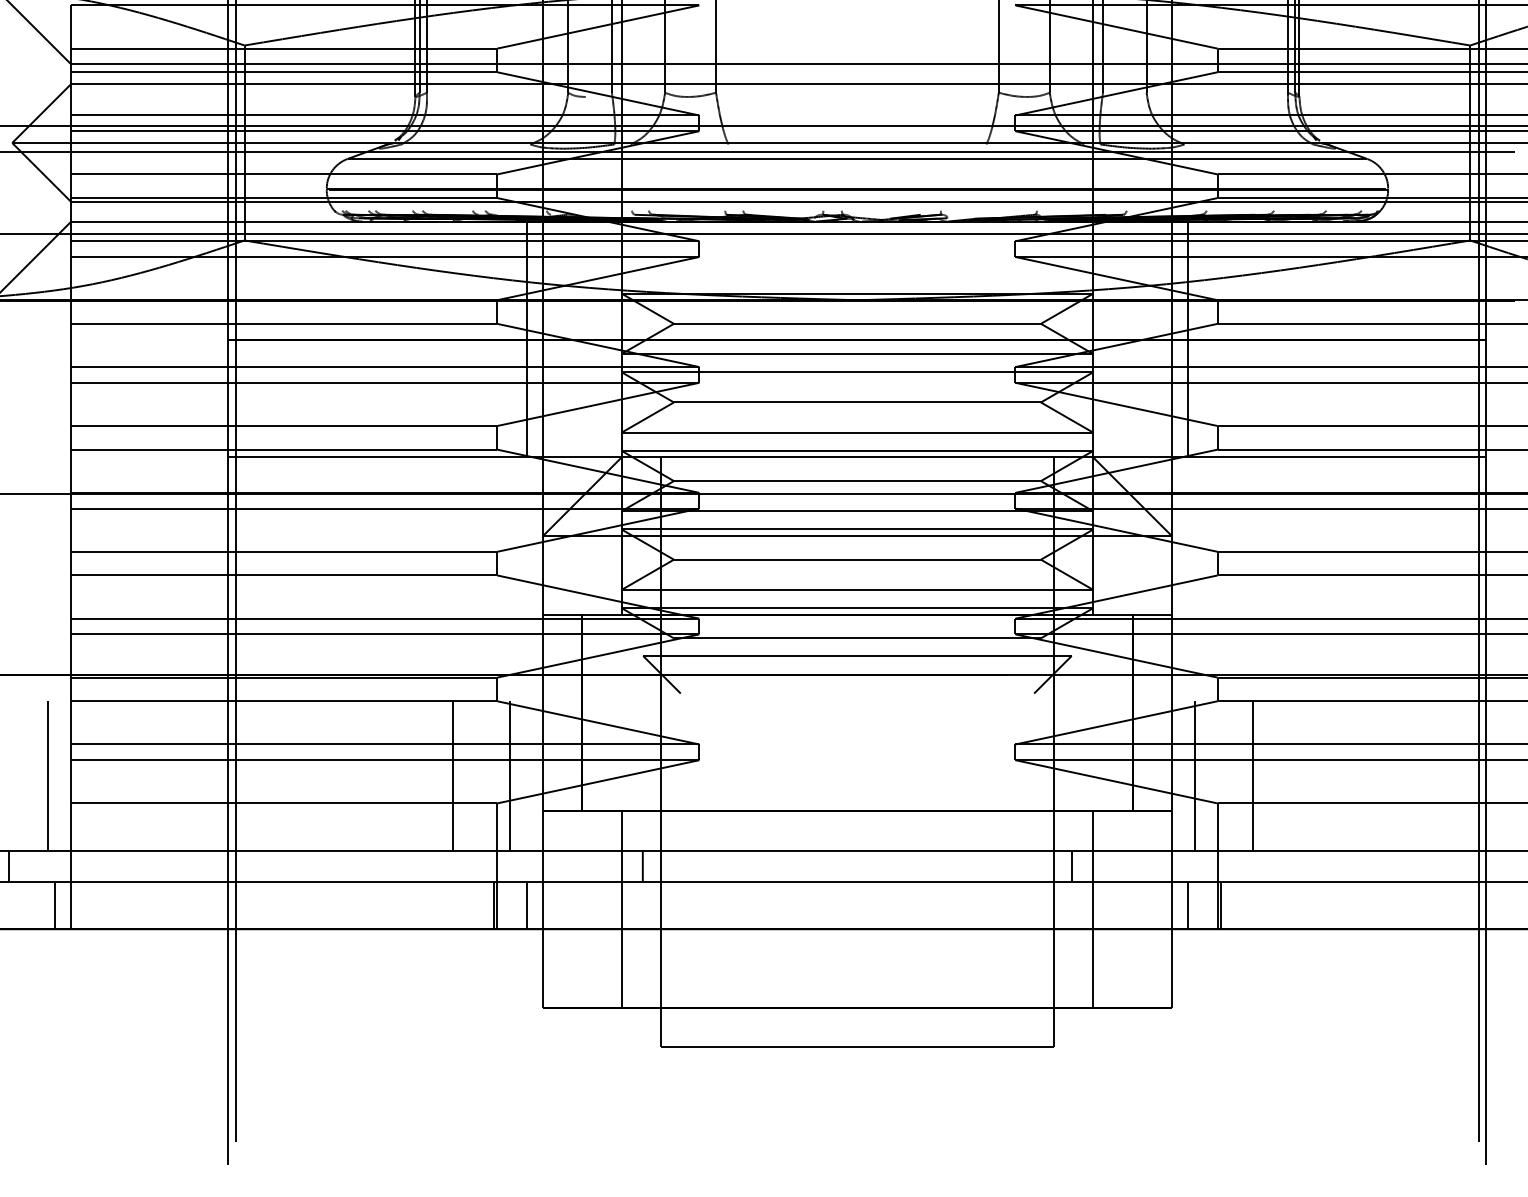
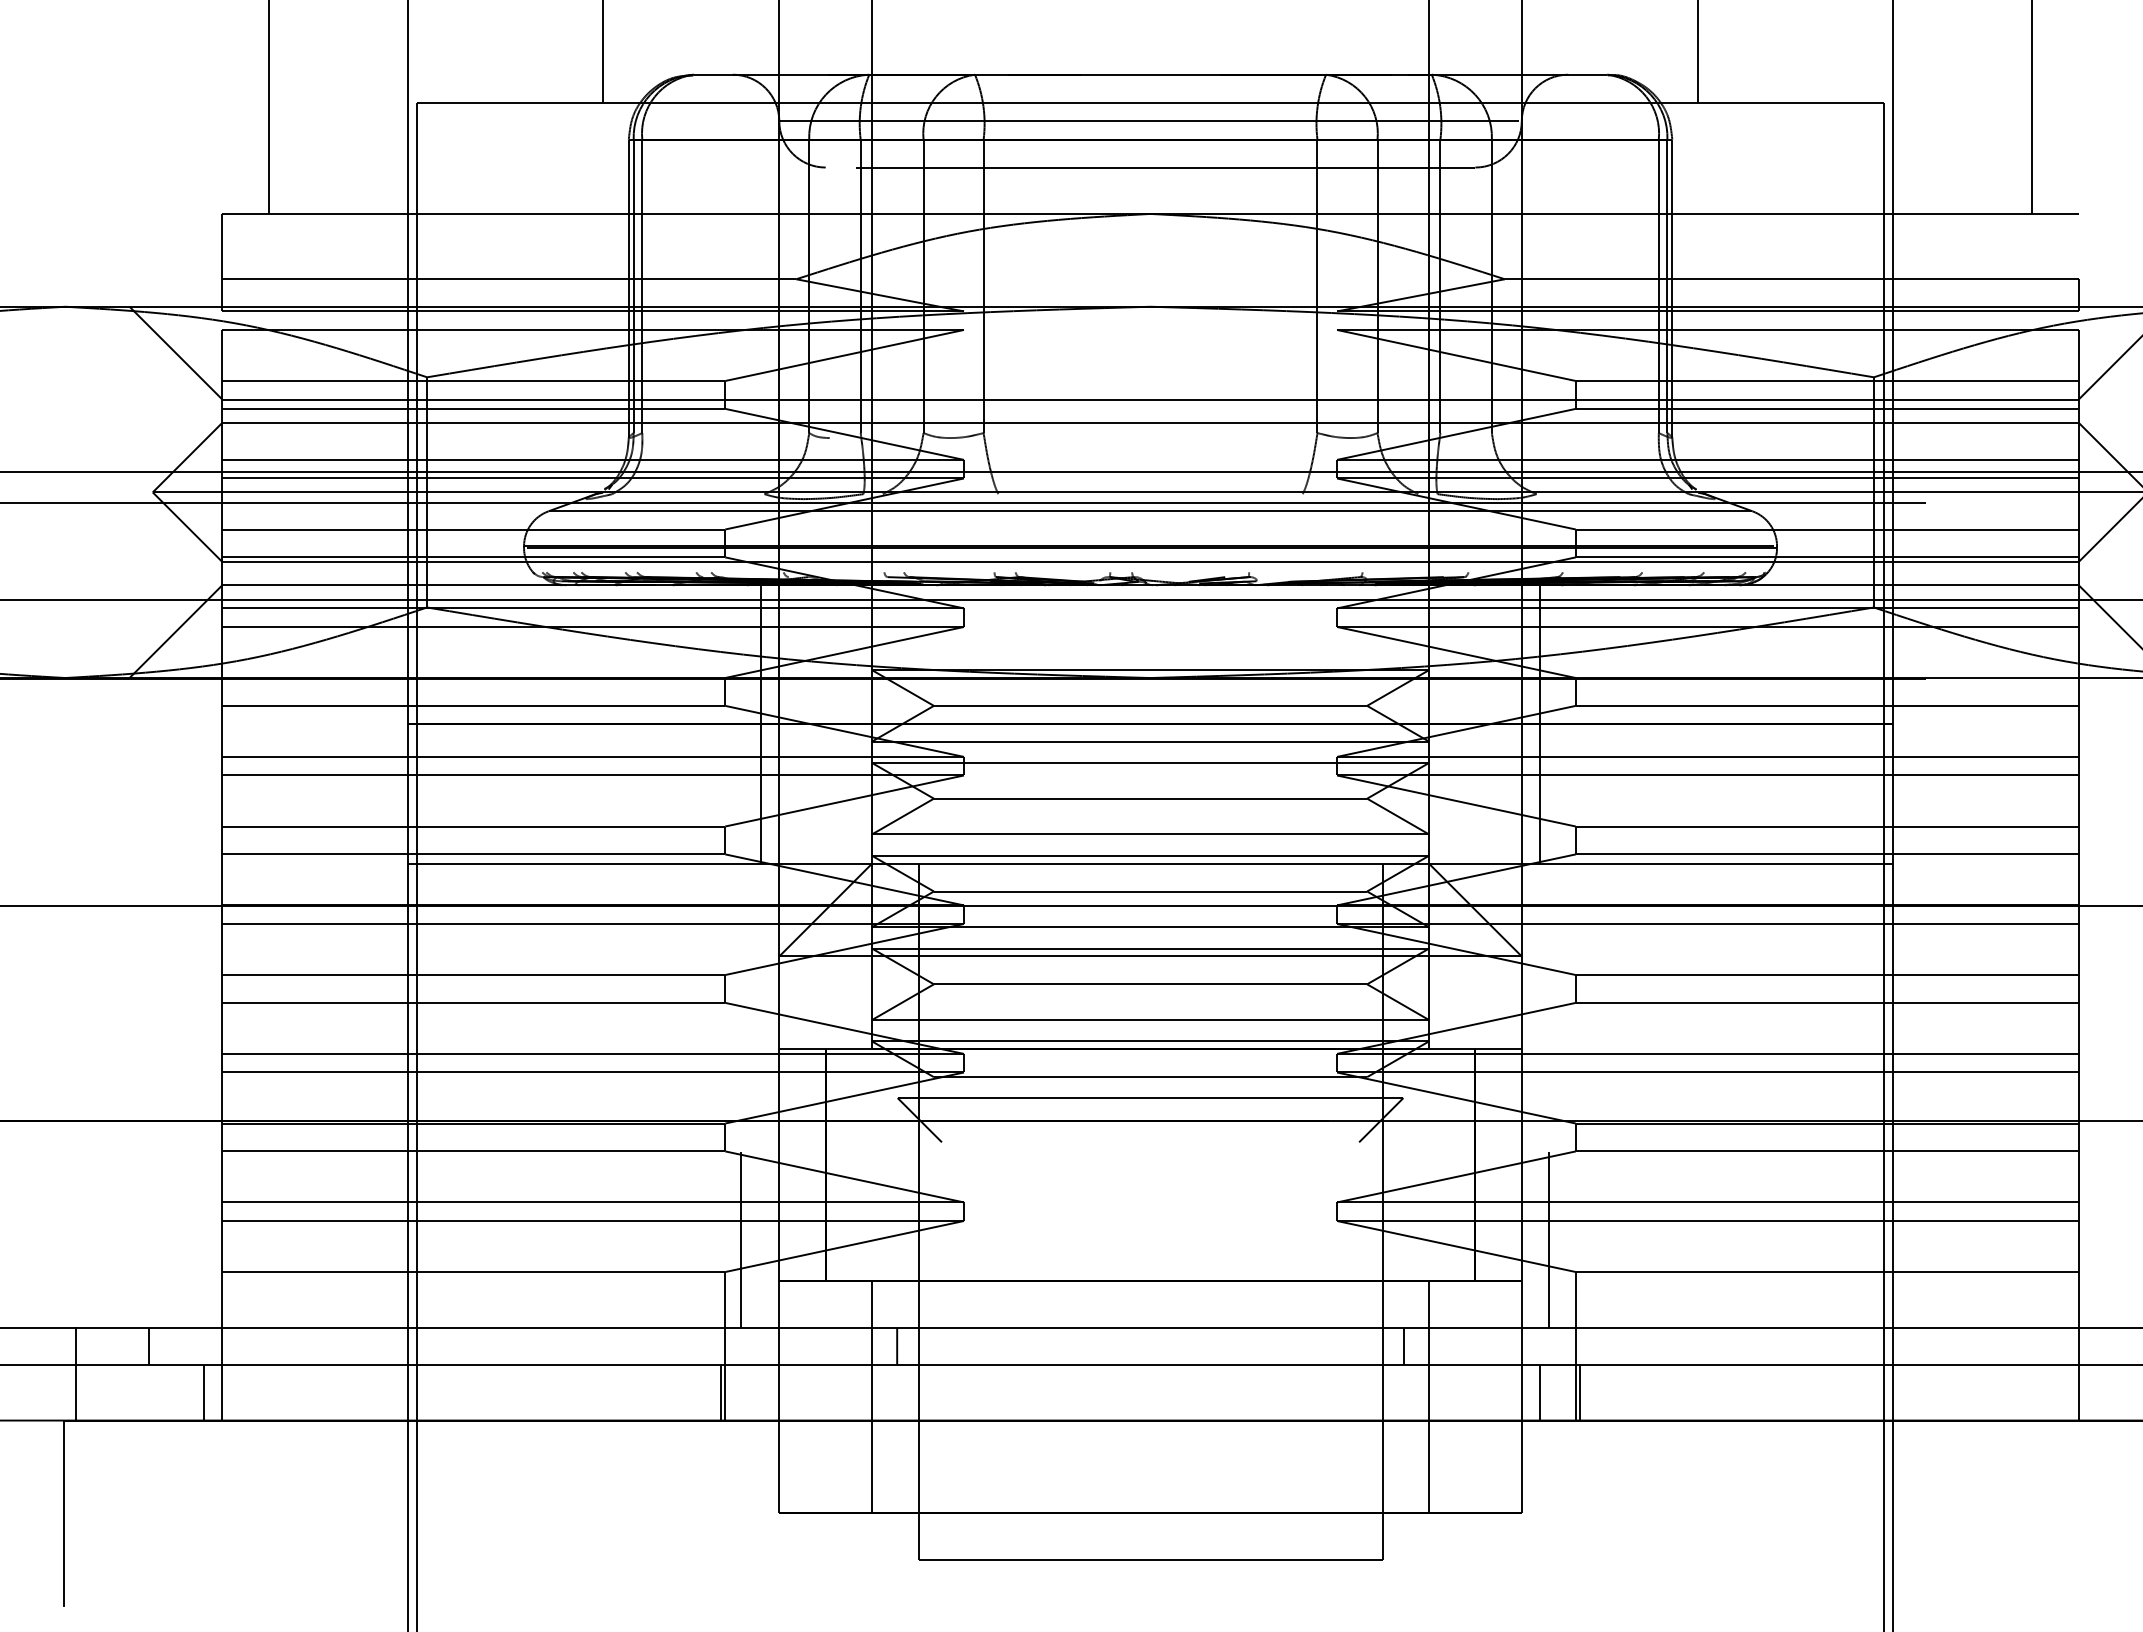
line: (47, 775) -> (194, 1239), removed
line: (452, 775) -> (672, 1239), removed
line: (1253, 775) -> (1617, 1239), removed
line: (527, 905) -> (760, 1392), removed

